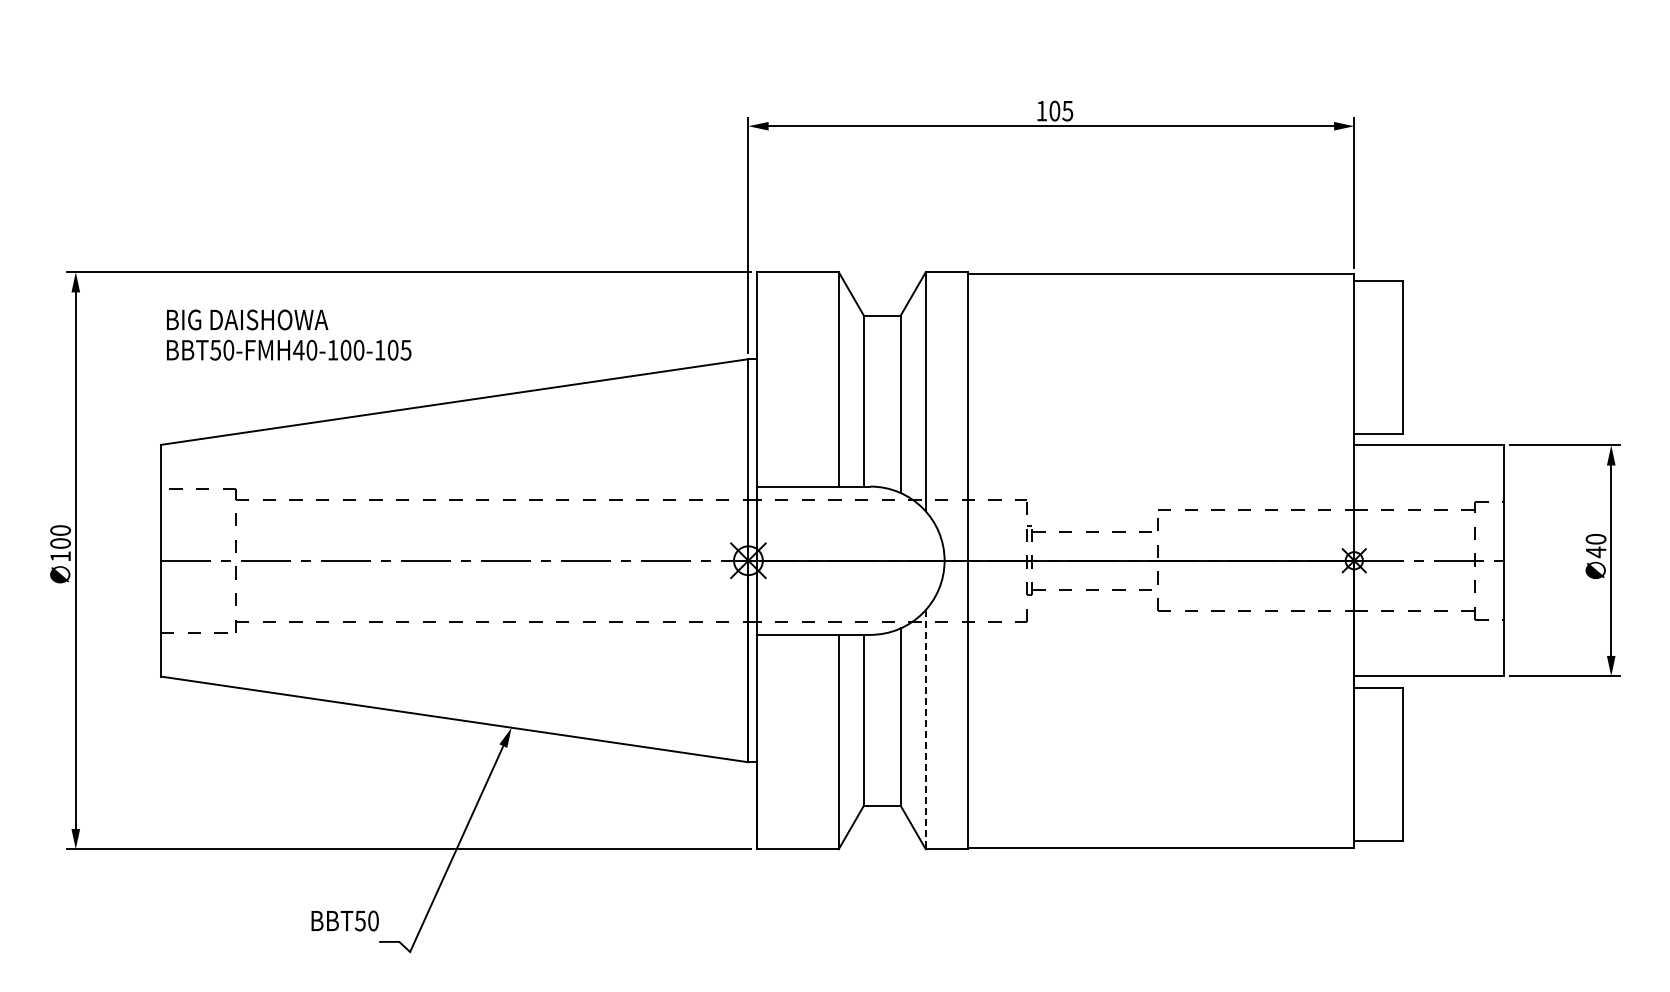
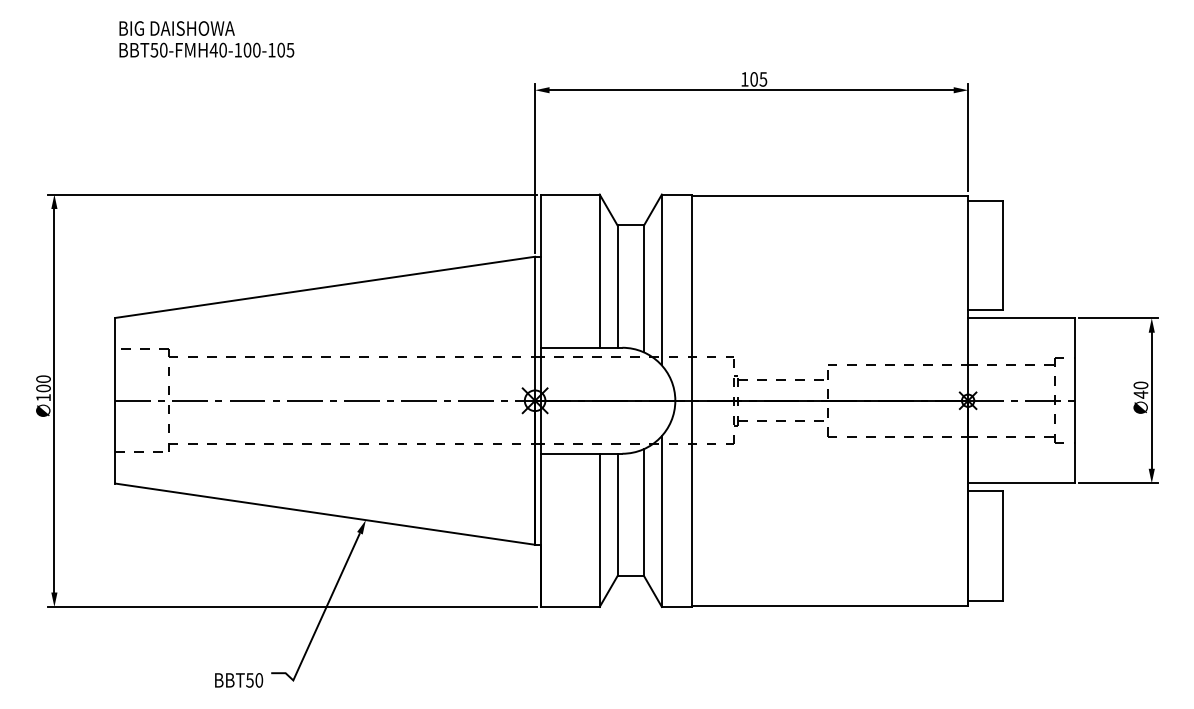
text: (289, 334) -> (207, 38), moved
line: (925, 729) -> (661, 521), dashed -> solid
text: (344, 920) -> (238, 680), moved

